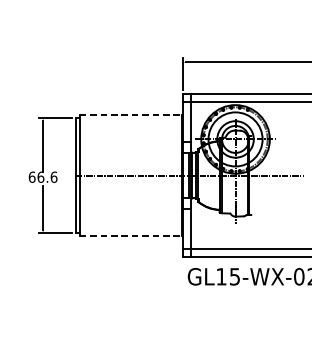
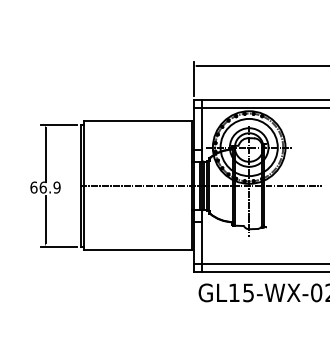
line: (130, 114) -> (138, 121), dashed -> solid
text: (53, 177) -> (56, 187), 66.6 -> 66.9
line: (130, 236) -> (138, 250), dashed -> solid

